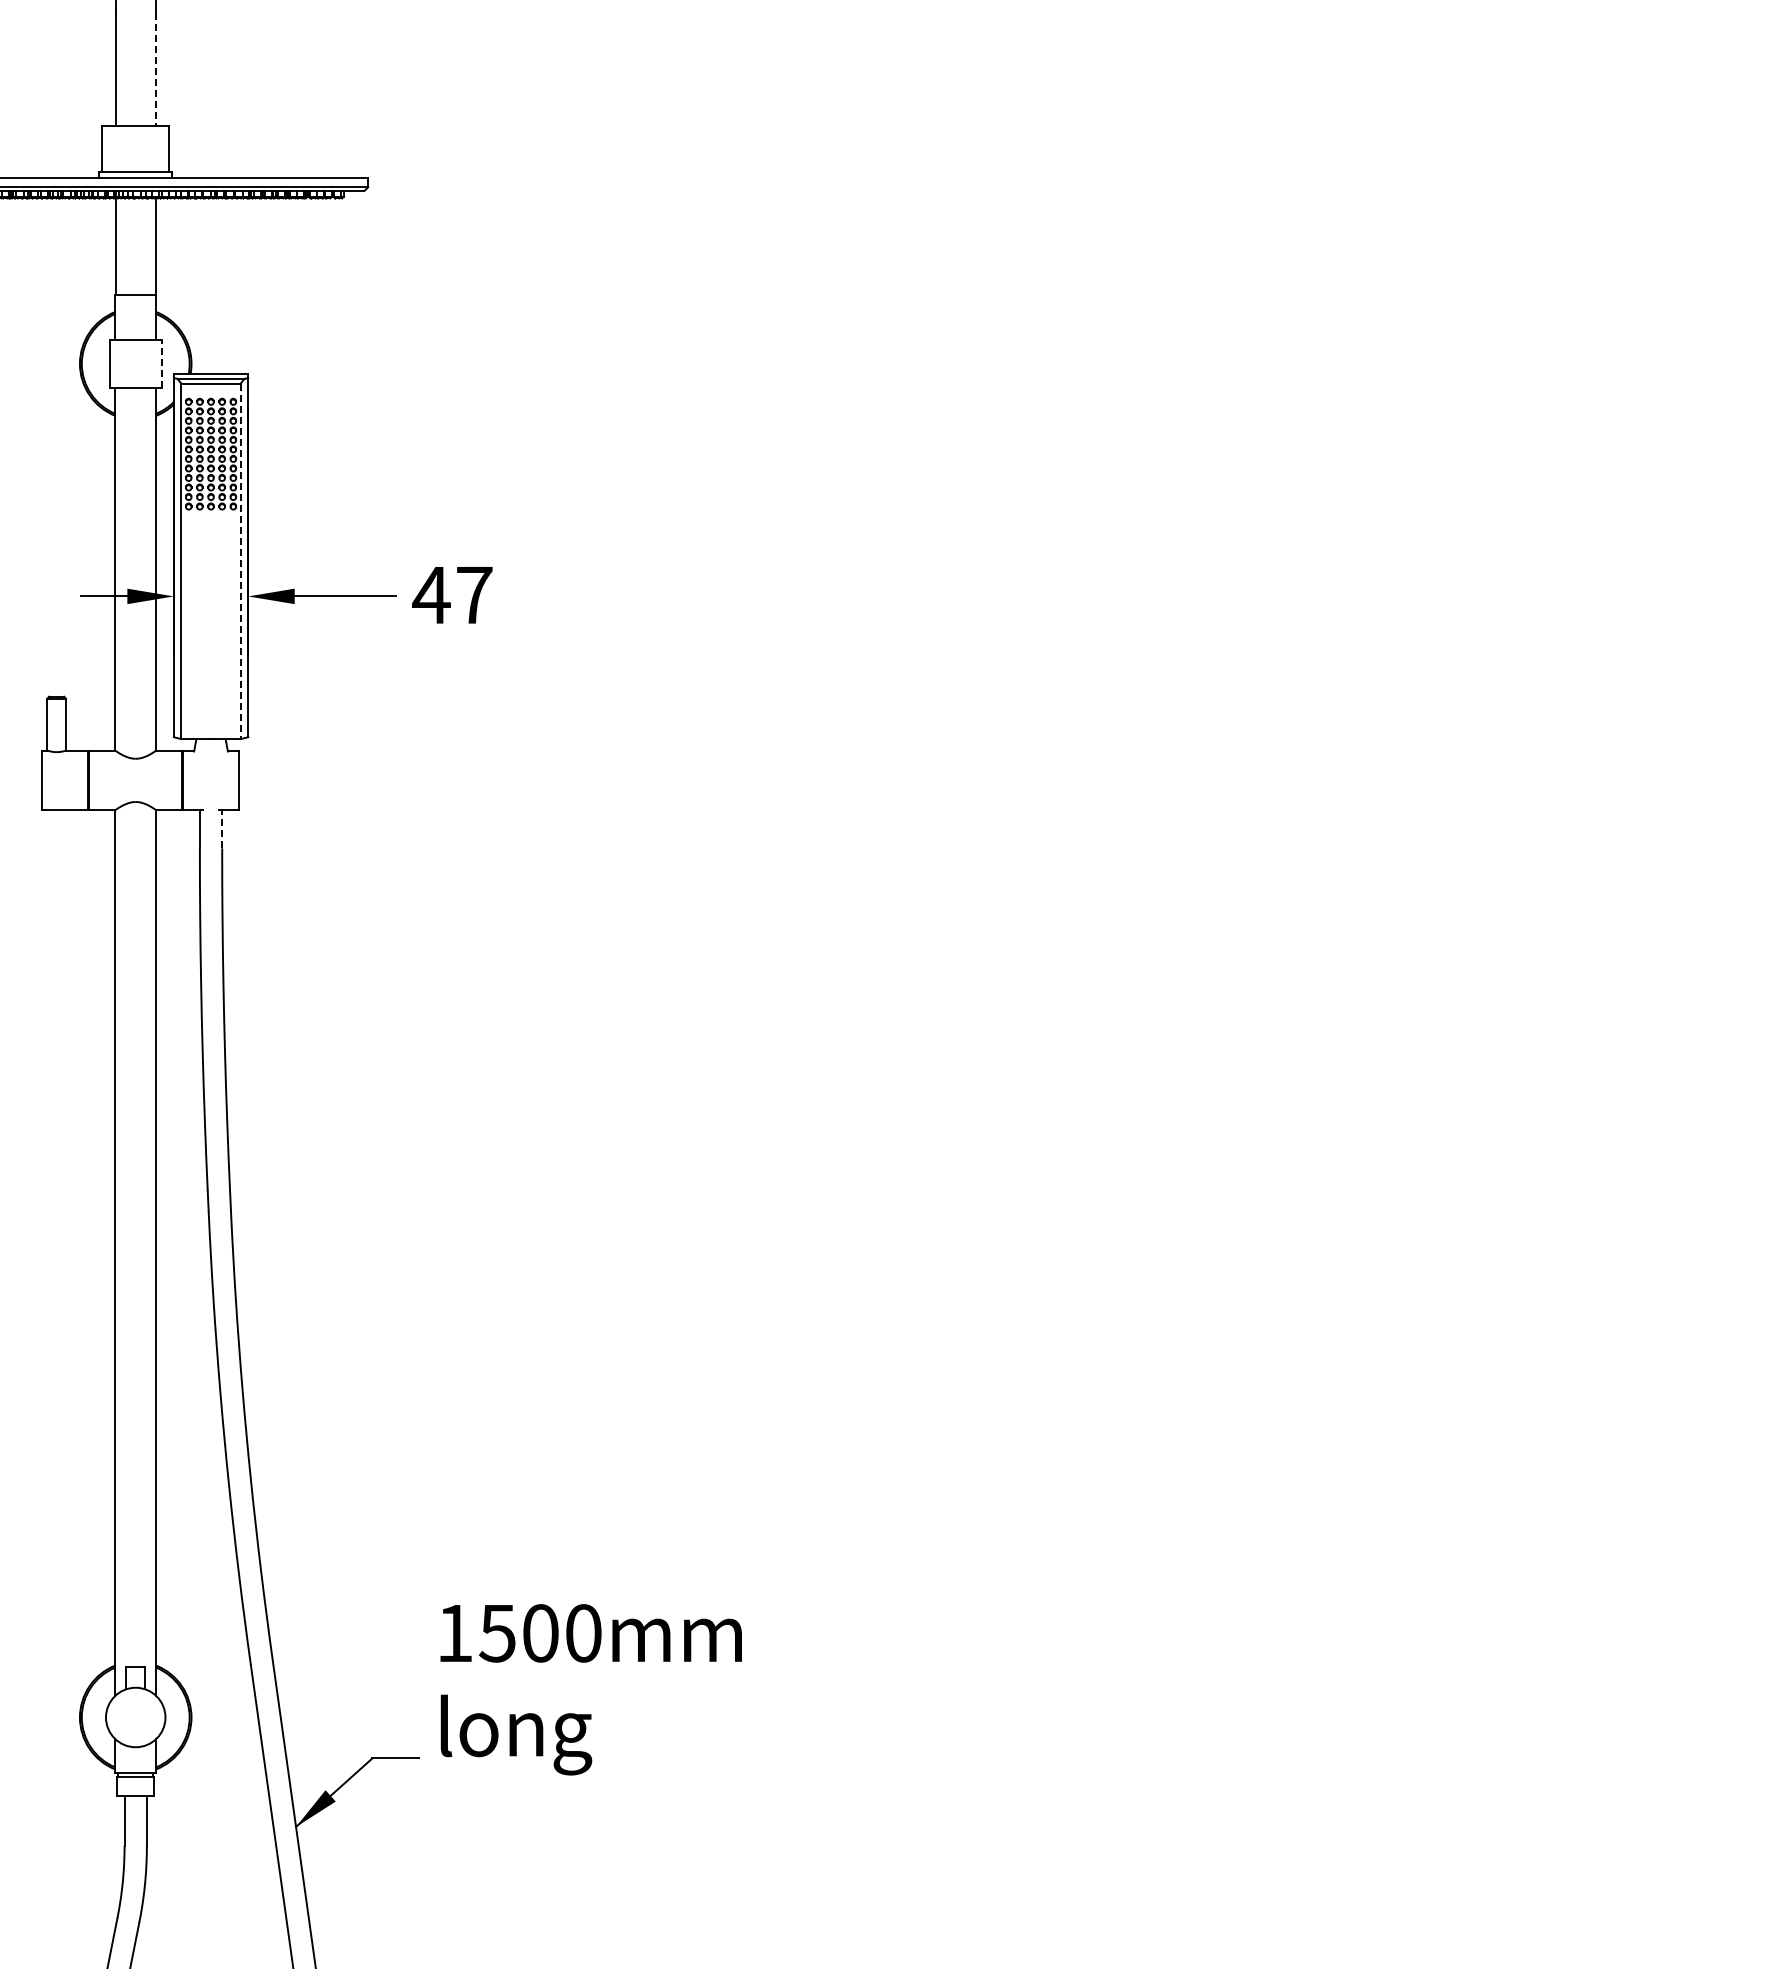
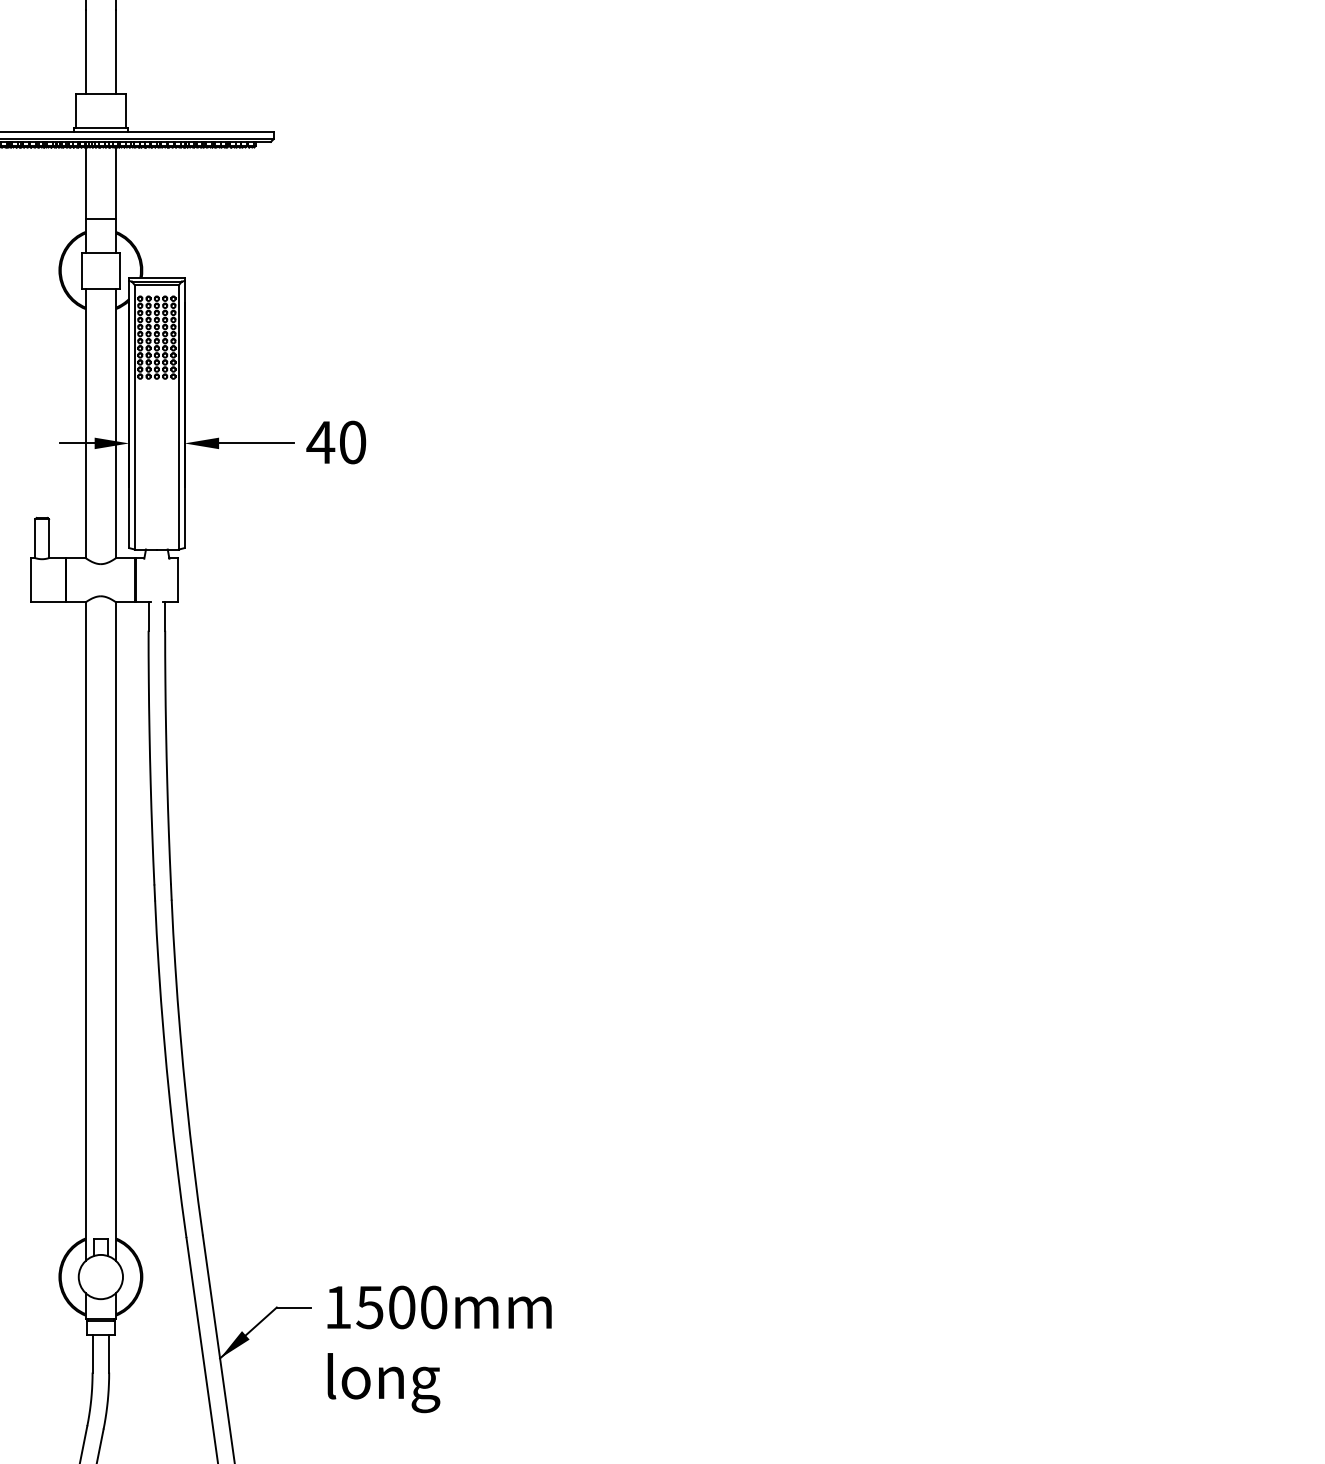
line: (155, 70) -> (115, 52), dashed -> solid
line: (161, 363) -> (120, 270), dashed -> solid
line: (240, 561) -> (178, 417), dashed -> solid
text: (474, 595) -> (352, 442), 47 -> 40
line: (222, 828) -> (165, 615), dashed -> solid
text: (590, 1689) -> (439, 1349), moved

